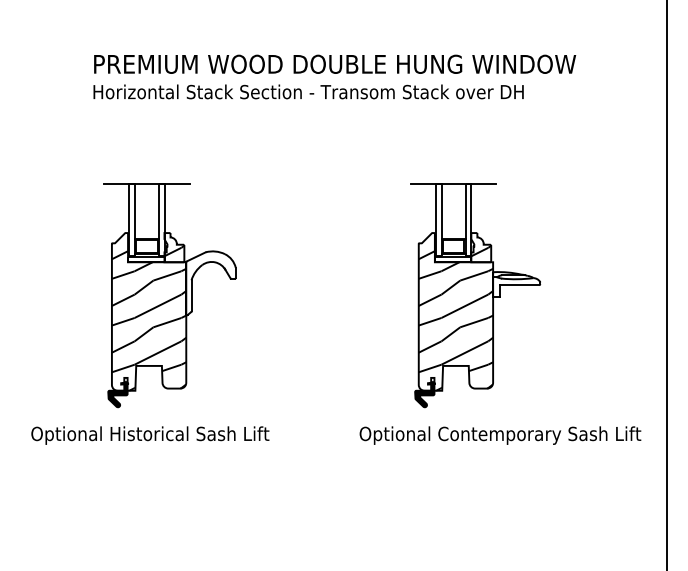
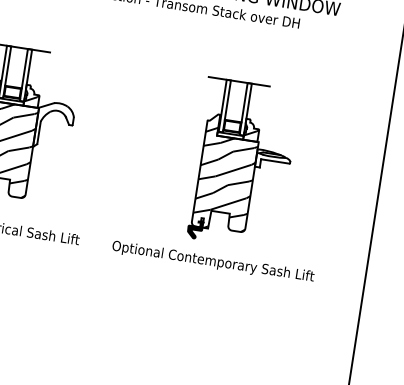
text: (500, 435) -> (213, 262), moved

